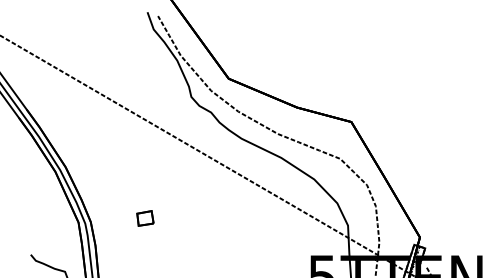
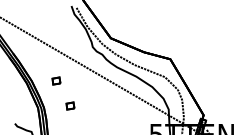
part: (116, 165) -> (56, 80), added

